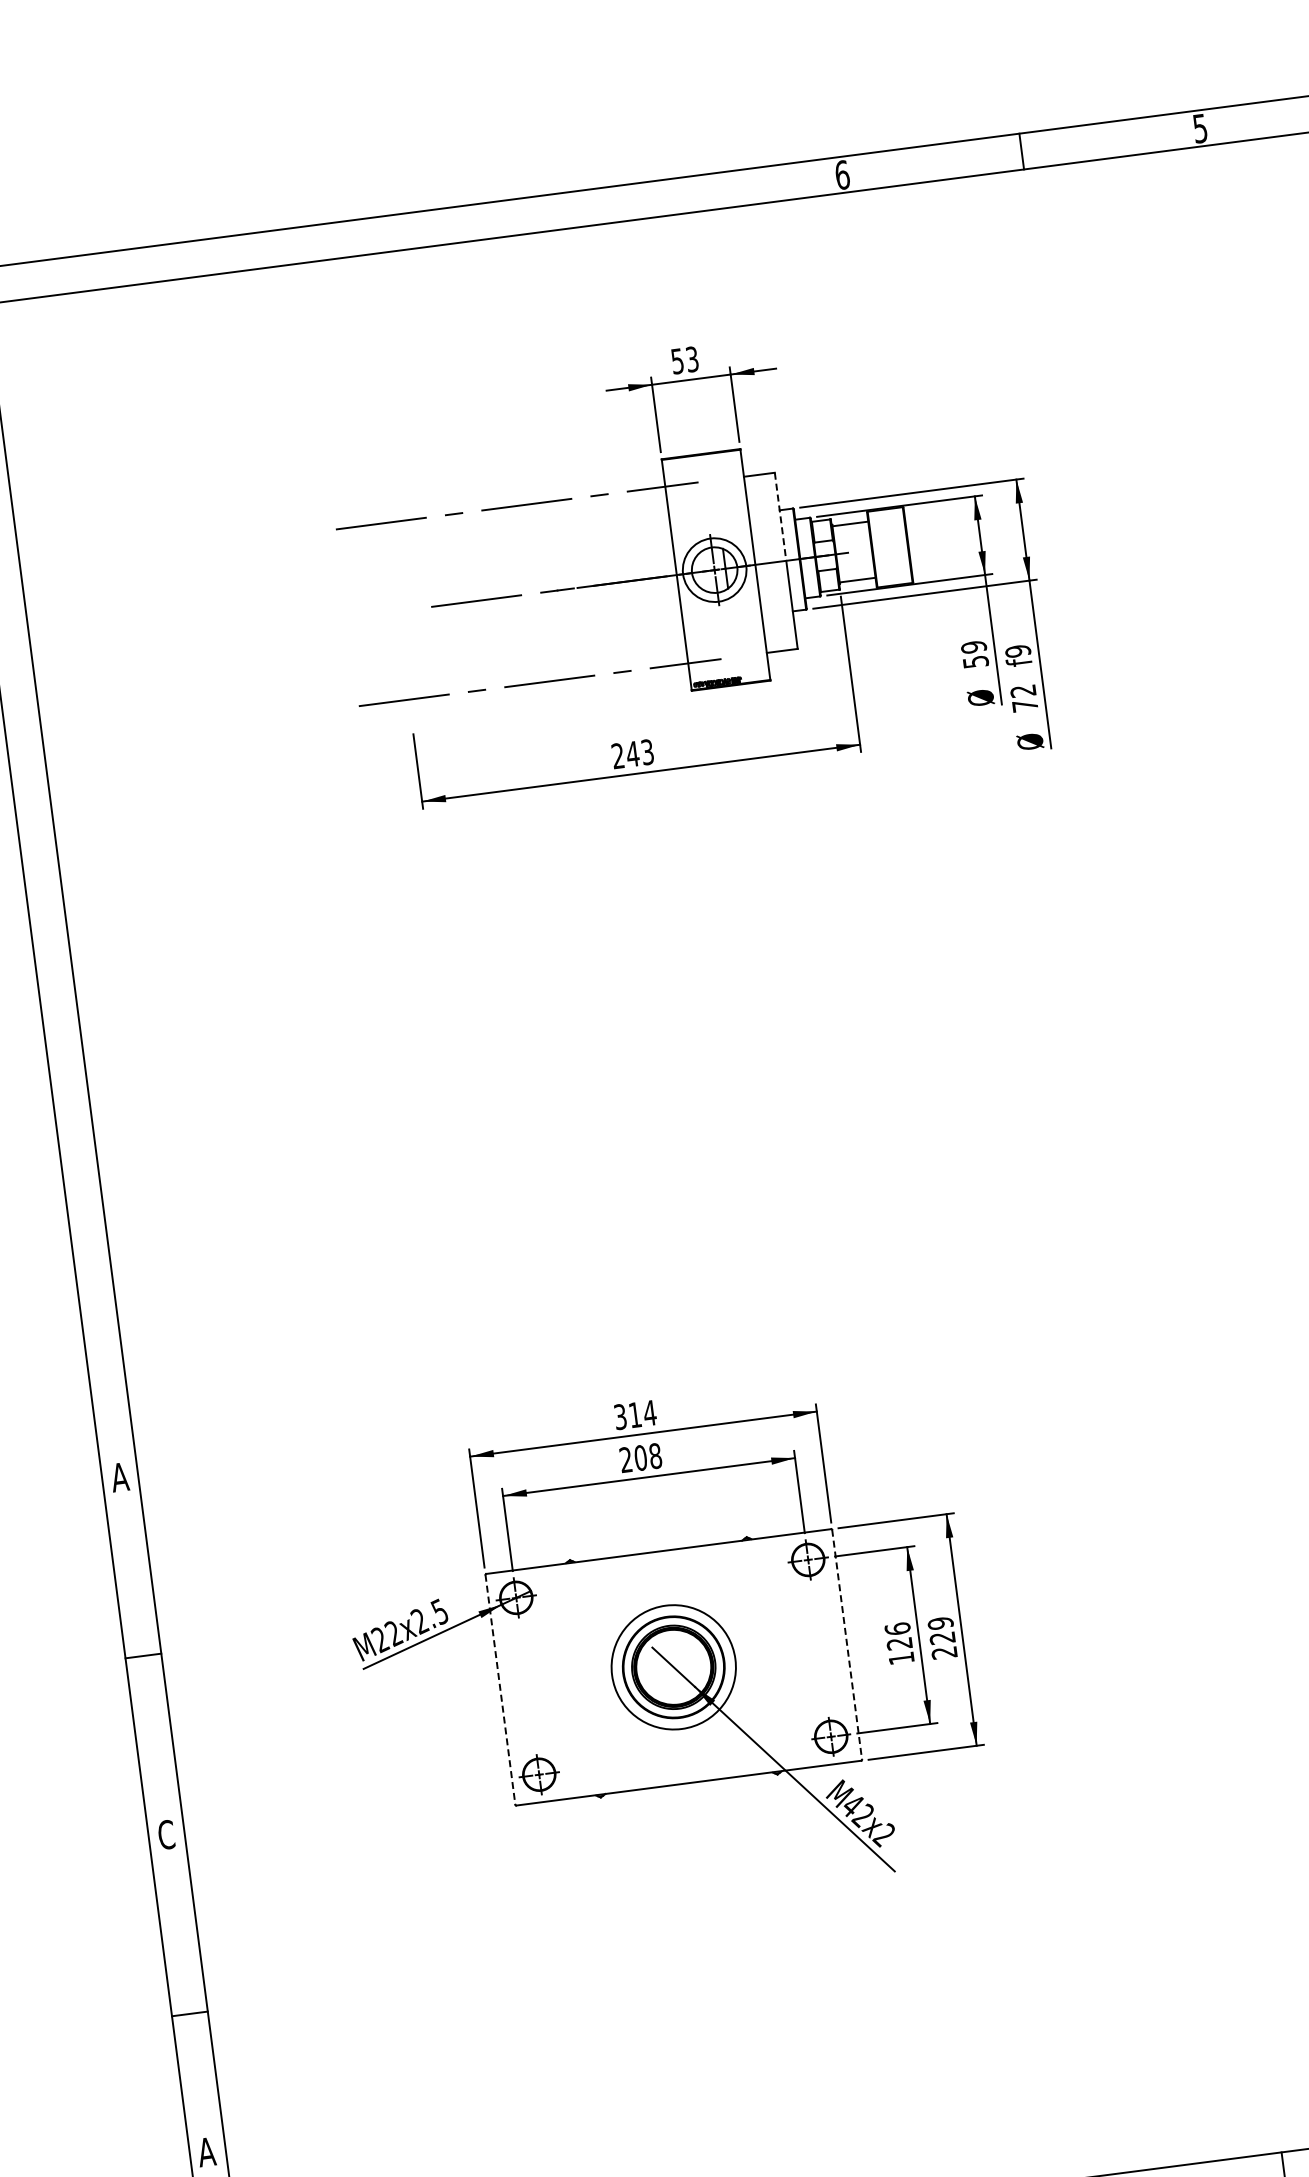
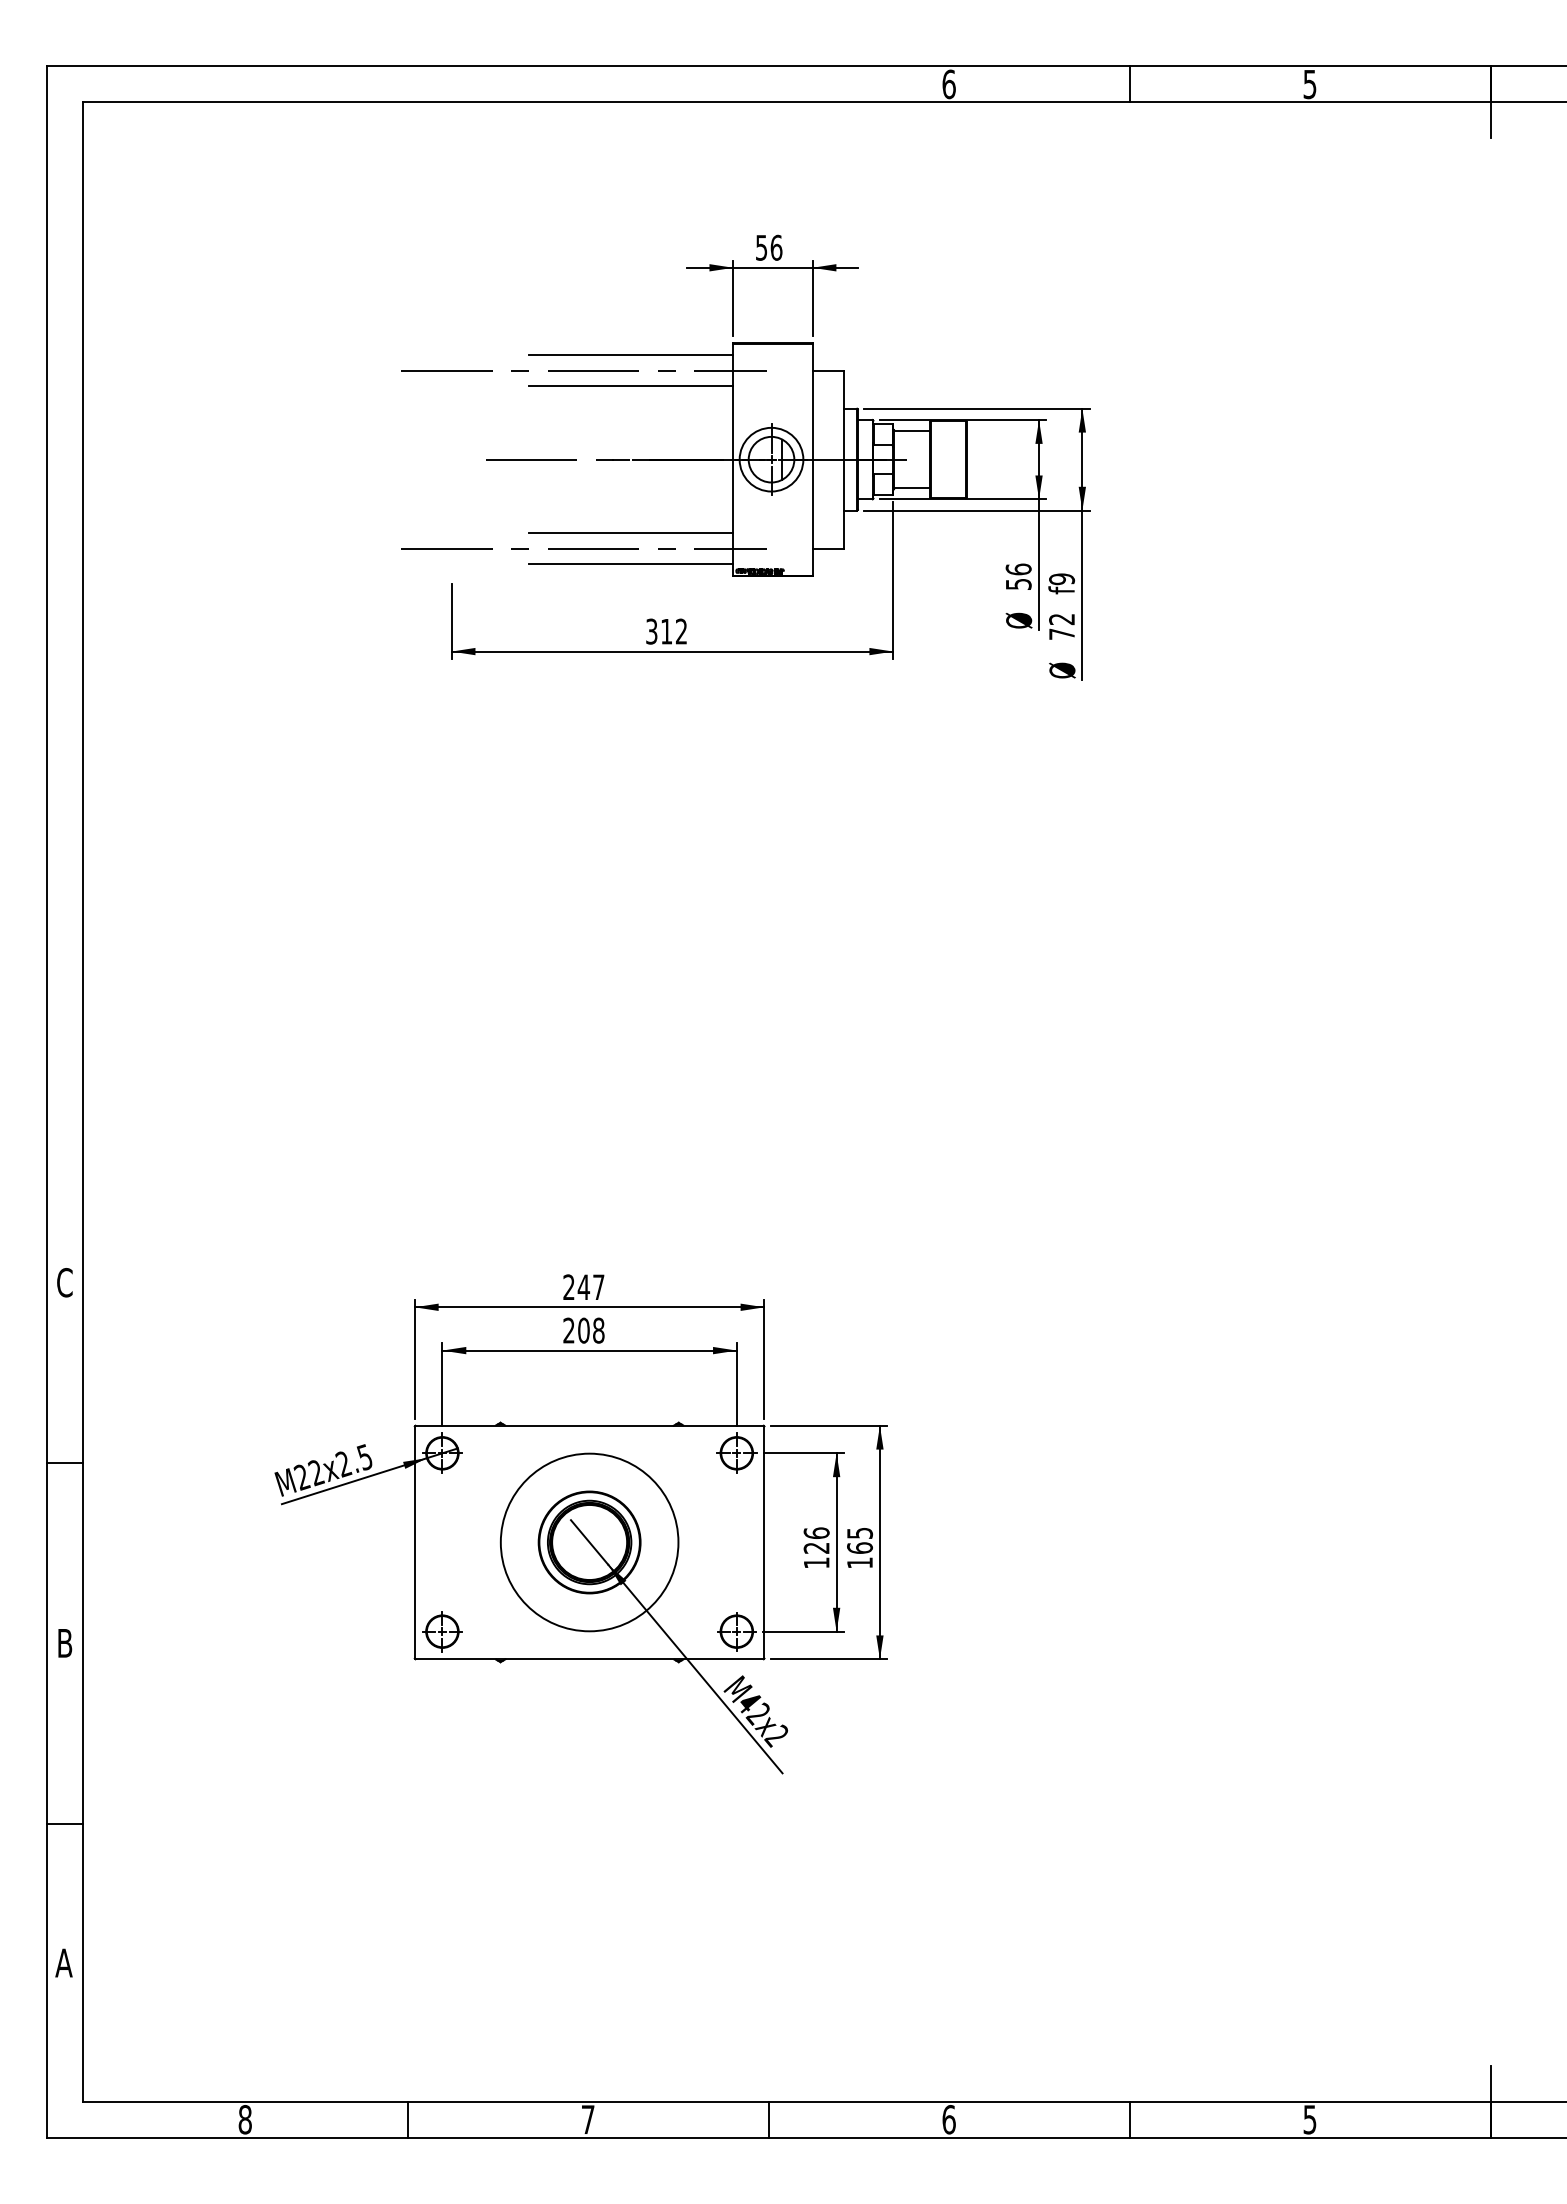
text: (692, 359) -> (776, 247), 53 -> 56
line: (562, 484) -> (631, 355), added
line: (566, 515) -> (631, 386), added
line: (780, 517) -> (843, 415), dashed -> solid
text: (973, 647) -> (1018, 569), 59 -> 56
line: (585, 661) -> (631, 533), added
line: (589, 692) -> (631, 564), added
text: (632, 754) -> (666, 631), 243 -> 312
text: (634, 1415) -> (583, 1287), 314 -> 247
text: (119, 1477) -> (64, 1282), A -> C
text: (942, 1637) -> (859, 1547), 229 -> 165
line: (847, 1644) -> (764, 1542), dashed -> solid
circle: (673, 1667) -> (589, 1542), size x1.43
line: (500, 1689) -> (414, 1542), dashed -> solid
text: (166, 1835) -> (64, 1643), C -> B

